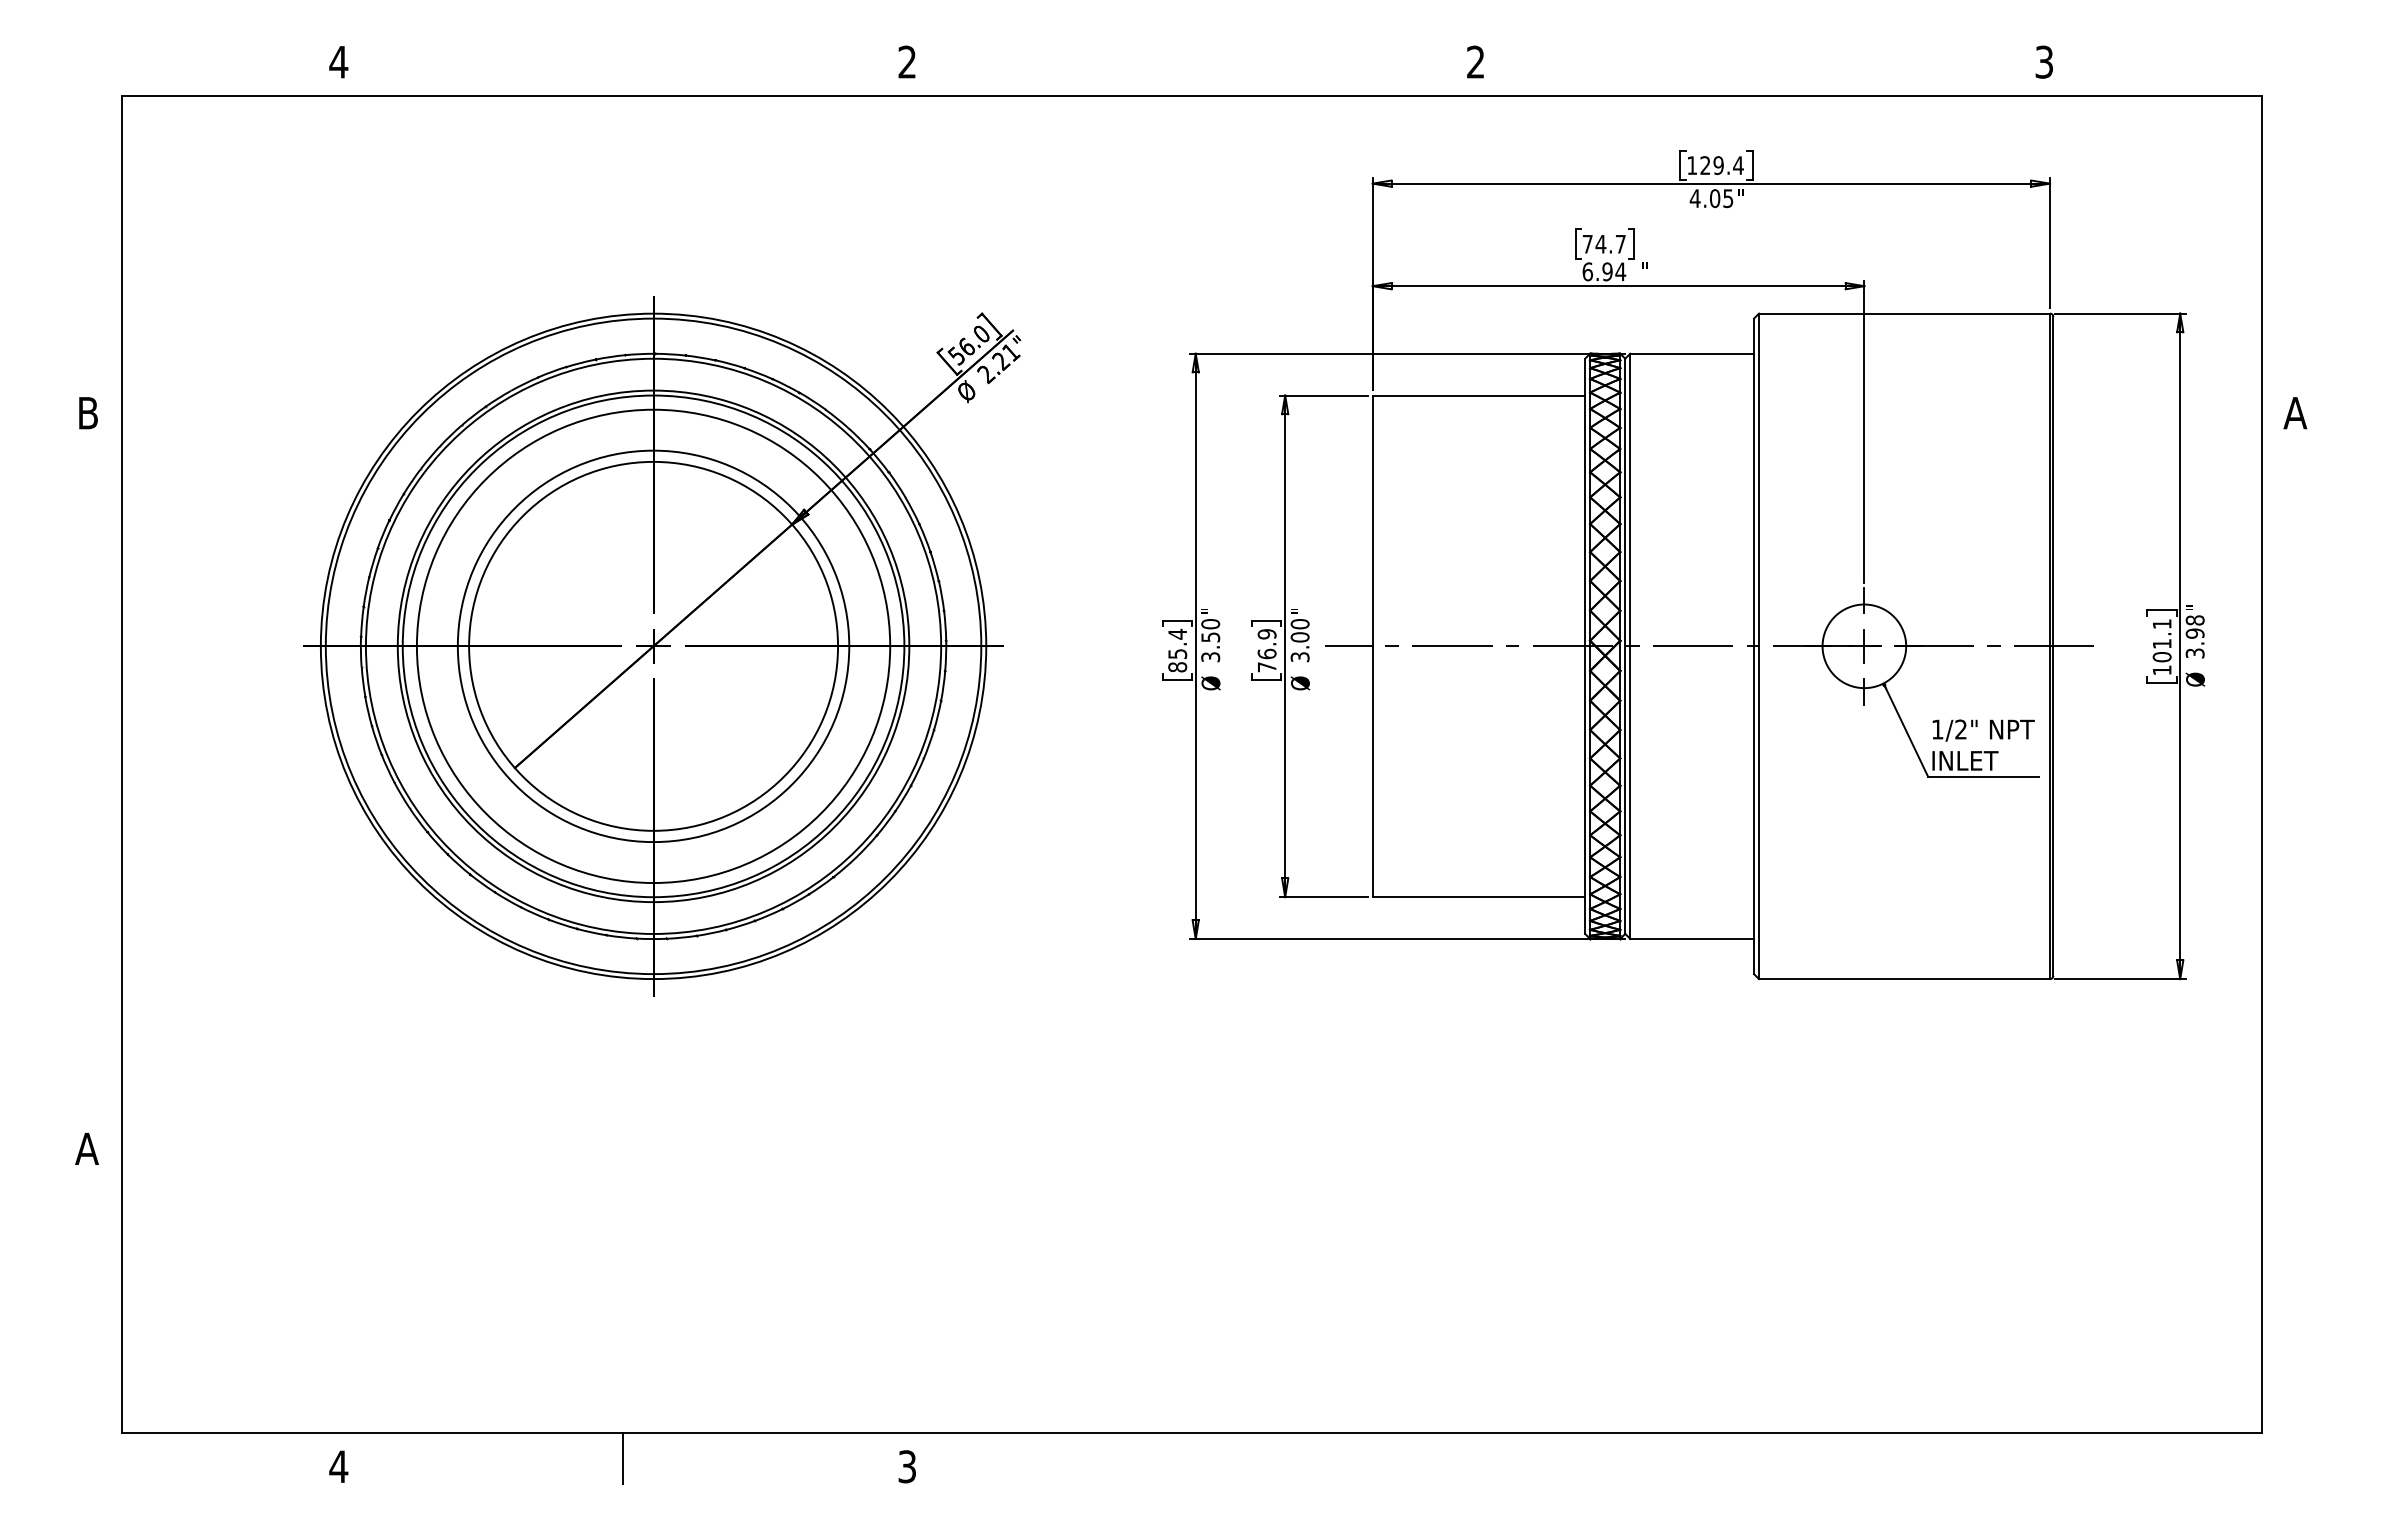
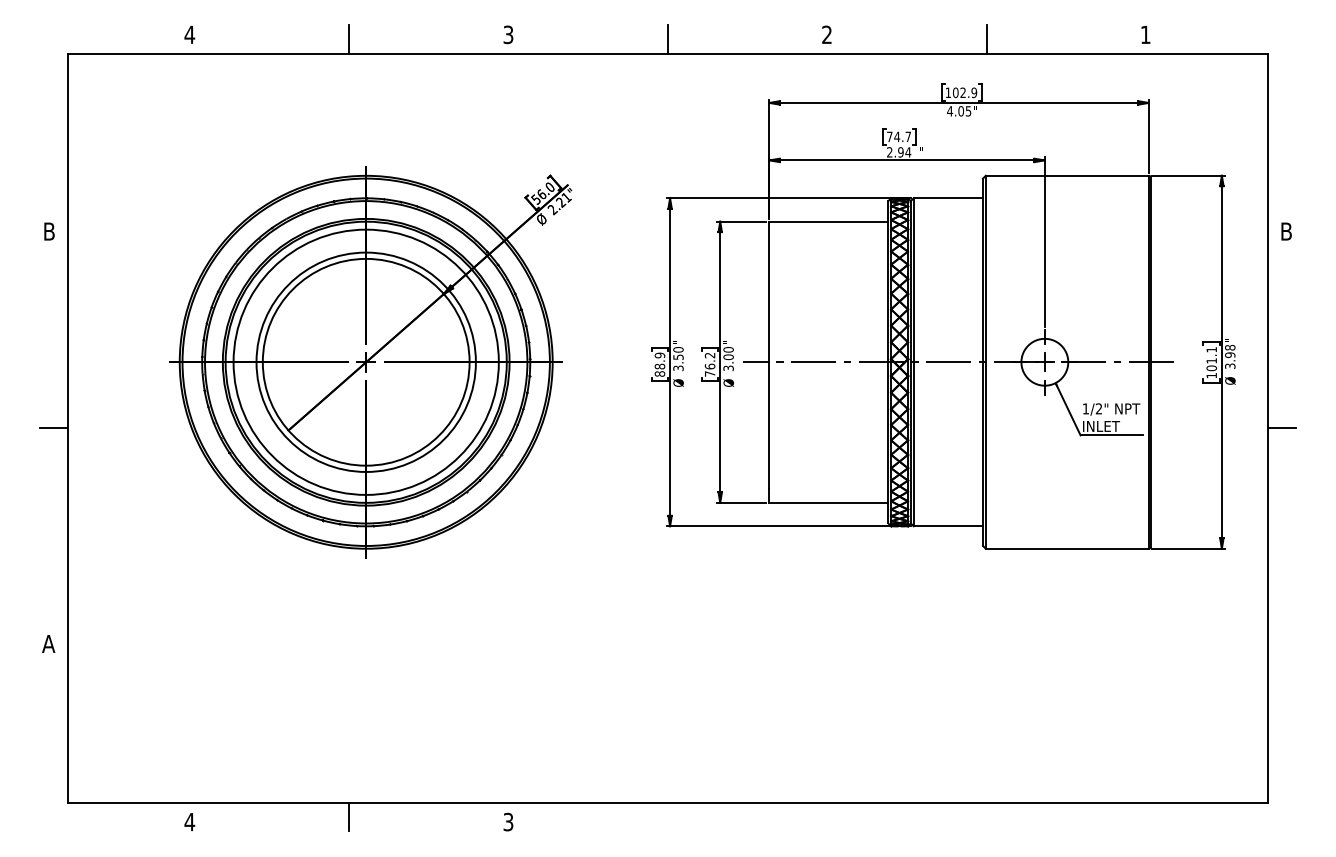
text: (2043, 61) -> (1145, 34), 3 -> 1
text: (907, 63) -> (508, 35), 2 -> 3
line: (623, 70) -> (349, 39), added
line: (1192, 70) -> (668, 39), added
line: (1760, 70) -> (986, 39), added
text: (1722, 165) -> (965, 92), 129.4 -> 102.9
text: (1587, 272) -> (889, 152), 6.94 -> 2.94
text: (2293, 413) -> (1285, 231), A -> B
text: (1267, 634) -> (710, 355), 76.9 -> 76.2
text: (1176, 643) -> (659, 360), 85.4 -> 88.9
line: (97, 764) -> (54, 428), added
line: (2286, 764) -> (1281, 428), added

